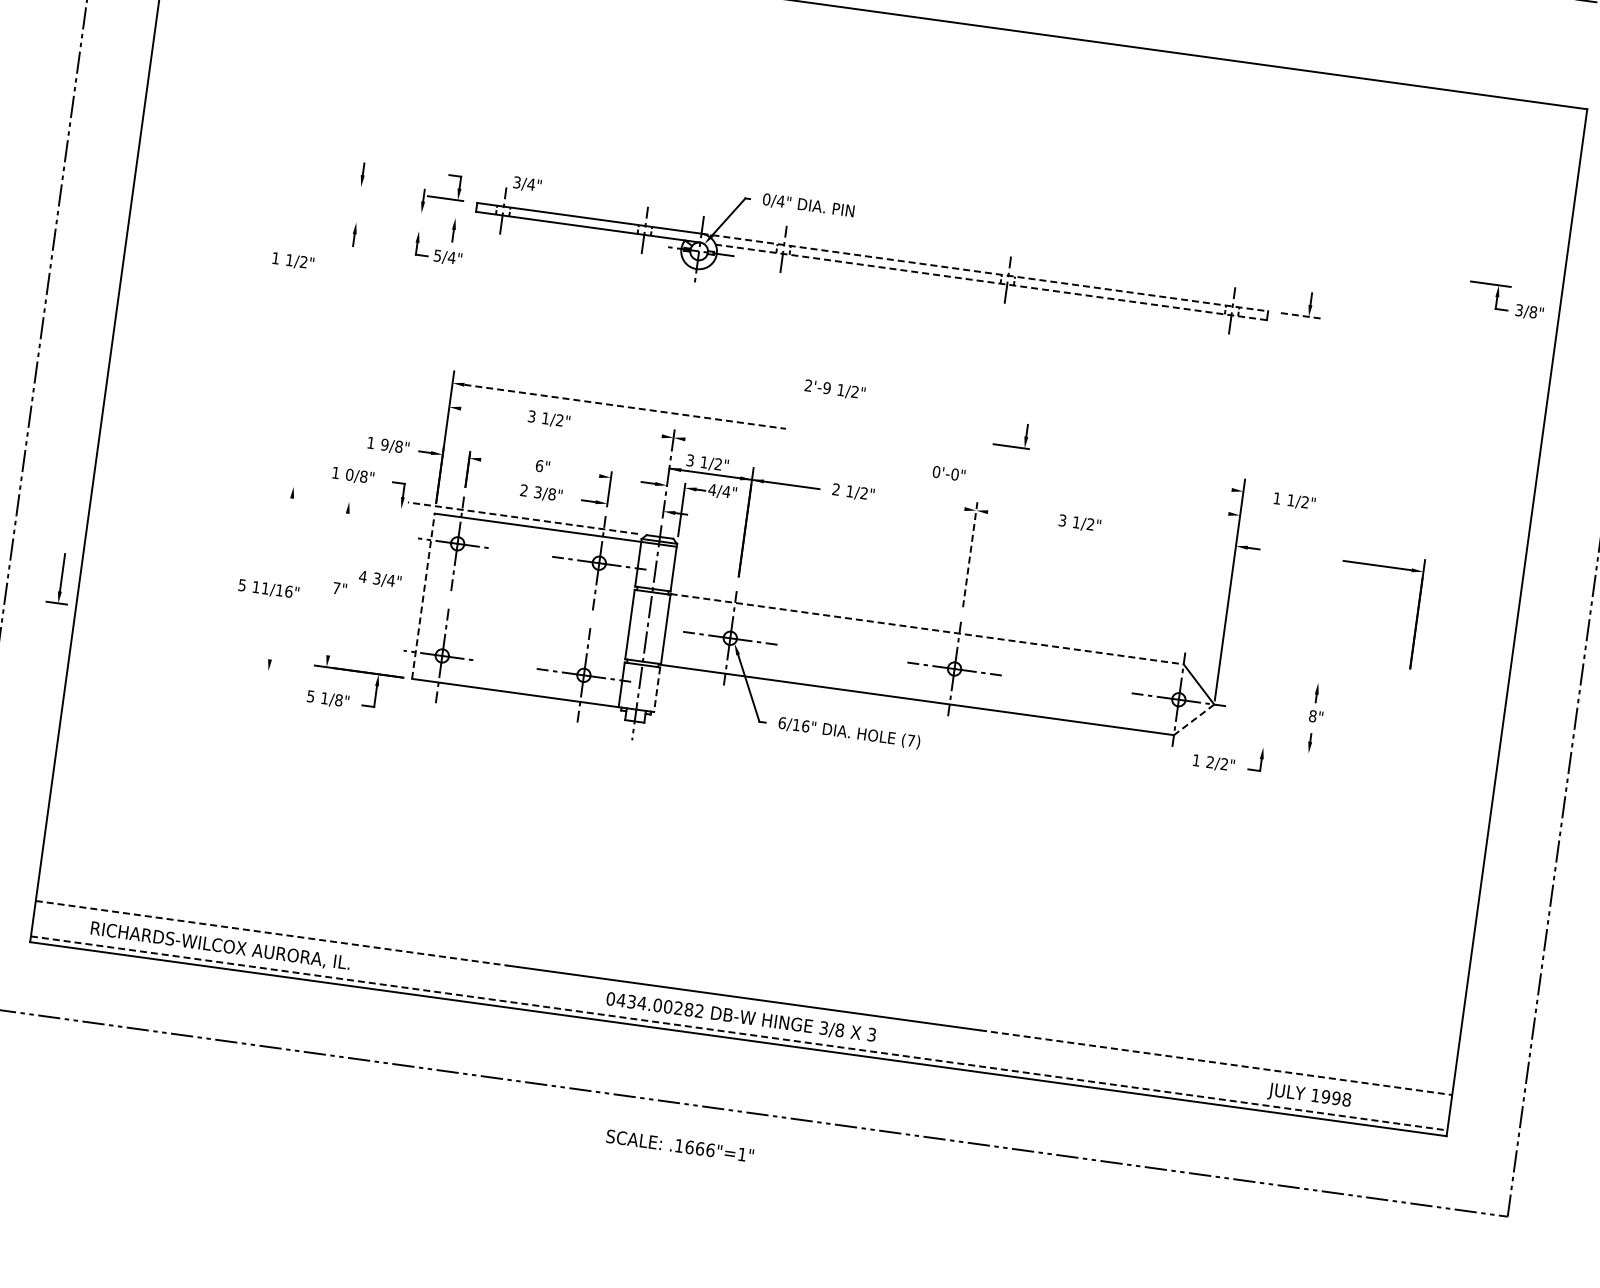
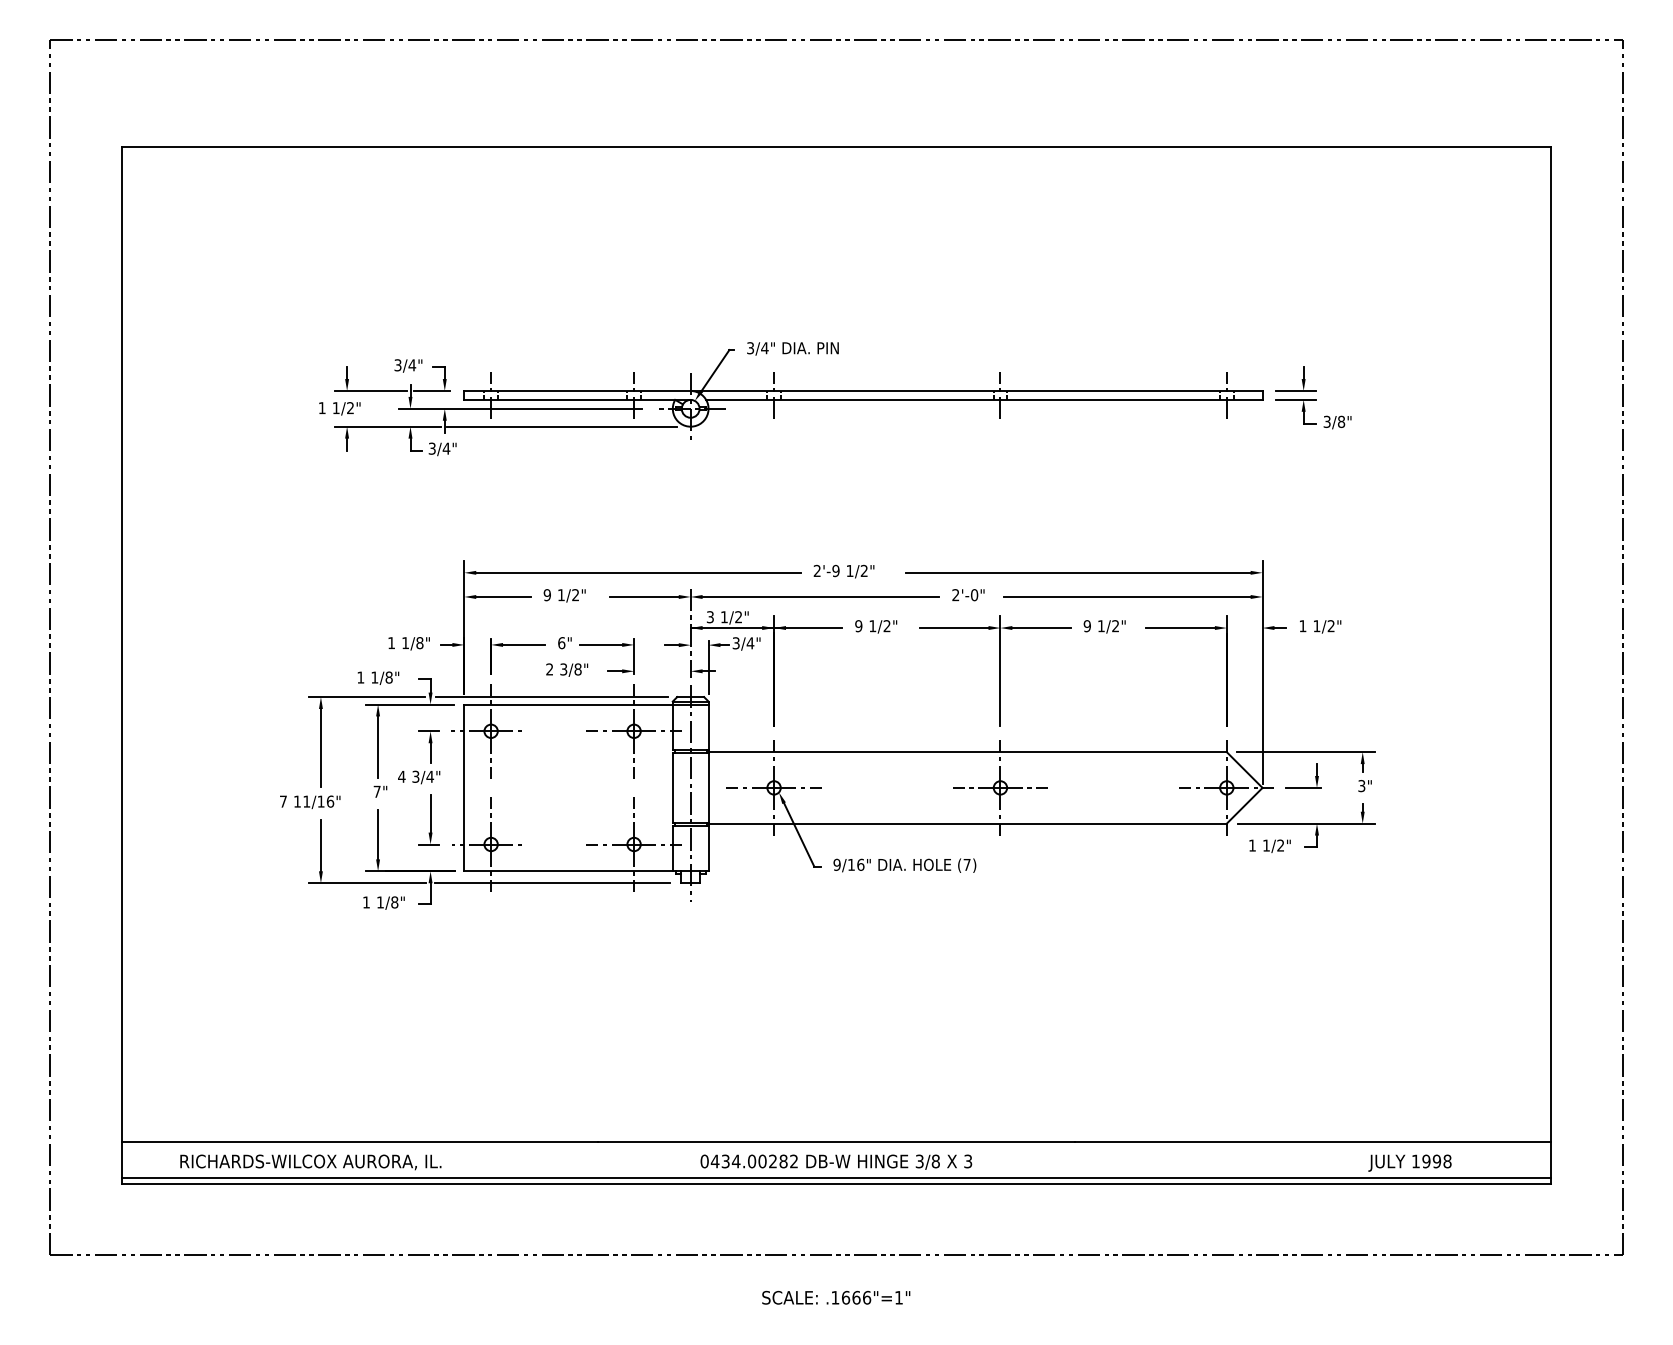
text: (527, 184) -> (408, 365), moved
line: (384, 189) -> (370, 390), added
text: (766, 199) -> (750, 348), 0/4" -> 3/4"
line: (396, 227) -> (387, 426), added
line: (529, 227) -> (519, 408), added
line: (569, 251) -> (562, 426), added
text: (438, 254) -> (432, 447), 5/4" -> 3/4"
text: (292, 261) -> (339, 408), moved
line: (984, 272) -> (976, 390), dashed -> solid
line: (990, 281) -> (983, 399), dashed -> solid
part: (1499, 297) -> (1305, 411), moved
line: (1301, 315) -> (1296, 390), dashed -> solid
text: (834, 389) -> (843, 571), moved
line: (626, 406) -> (639, 572), dashed -> solid
line: (488, 411) -> (503, 596), added
text: (531, 415) -> (546, 594), 3 -> 9
line: (627, 431) -> (644, 596), added
text: (384, 445) -> (405, 643), 9/8" -> 1/8"
part: (1011, 446) -> (1303, 787), moved
line: (802, 454) -> (820, 596), added
line: (502, 462) -> (524, 644), added
line: (1061, 466) -> (1078, 572), added
line: (578, 472) -> (601, 644), added
text: (936, 472) -> (955, 595), 0'-0" -> 2'-0"
text: (349, 474) -> (374, 677), 0/8" -> 1/8"
text: (835, 489) -> (858, 626), 2 -> 9
text: (712, 490) -> (736, 643), 4/4" -> 3/4"
line: (338, 493) -> (366, 697), added
line: (1105, 496) -> (1126, 596), added
text: (1294, 501) -> (1320, 626), moved
line: (929, 504) -> (953, 628), added
line: (381, 506) -> (410, 704), added
line: (1016, 516) -> (1041, 628), added
line: (522, 518) -> (551, 697), dashed -> solid
text: (1061, 519) -> (1086, 625), 3 -> 9
line: (286, 536) -> (320, 747), added
line: (344, 543) -> (378, 746), added
part: (393, 550) -> (428, 746), added
line: (970, 552) -> (1000, 670), dashed -> solid
part: (59, 578) -> (428, 819), moved
text: (242, 585) -> (283, 801), 5 -> 7
line: (423, 595) -> (464, 787), dashed -> solid
part: (1417, 613) -> (1226, 670), moved
line: (926, 629) -> (967, 752), dashed -> solid
line: (332, 630) -> (378, 834), added
line: (273, 633) -> (320, 845), added
line: (1261, 675) -> (1305, 752), added
line: (314, 677) -> (367, 883), added
line: (657, 689) -> (708, 848), dashed -> solid
text: (310, 696) -> (366, 902), 5 -> 1
line: (497, 702) -> (552, 883), added
text: (1312, 716) -> (1361, 786), 8" -> 3"
line: (1193, 720) -> (1244, 806), dashed -> solid
text: (781, 722) -> (836, 864), 6/16" -> 9/16"
line: (1251, 745) -> (1305, 823), added
text: (1210, 762) -> (1266, 845), 2/2" -> 1/2"
line: (272, 933) -> (360, 1142), dashed -> solid
line: (739, 1033) -> (836, 1178), dashed -> solid
line: (1216, 1062) -> (1313, 1142), dashed -> solid
text: (680, 1145) -> (836, 1297), moved

